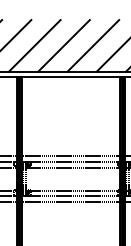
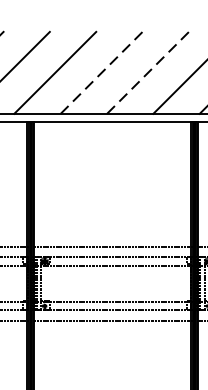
line: (64, 45) -> (102, 72), solid -> dashed
line: (93, 45) -> (148, 72), solid -> dashed

